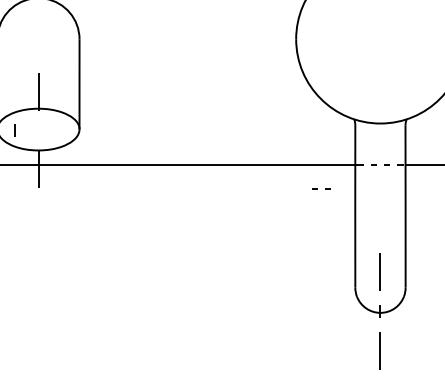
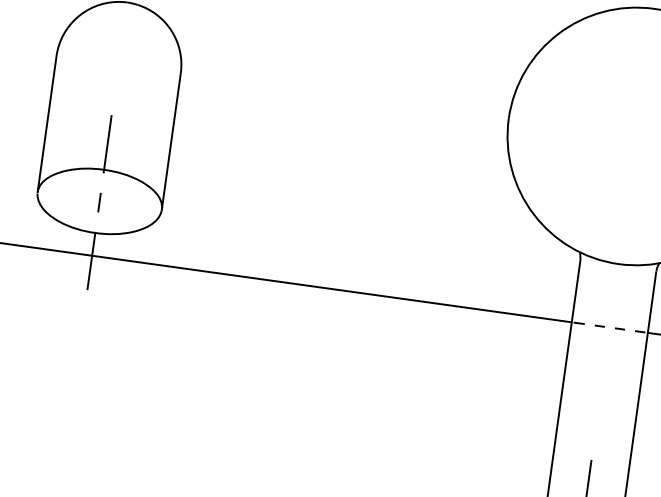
line: (14, 130) -> (99, 202), moved
line: (317, 188) -> (509, 349), removed

